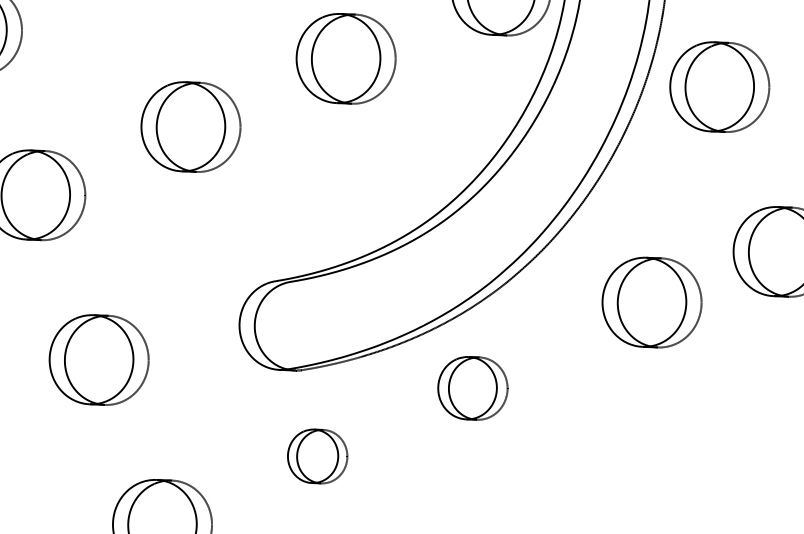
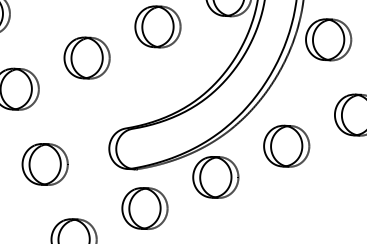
part: (651, 300) -> (286, 145), moved
part: (472, 388) -> (215, 177), size x1.43
part: (316, 456) -> (144, 208), size x1.67

